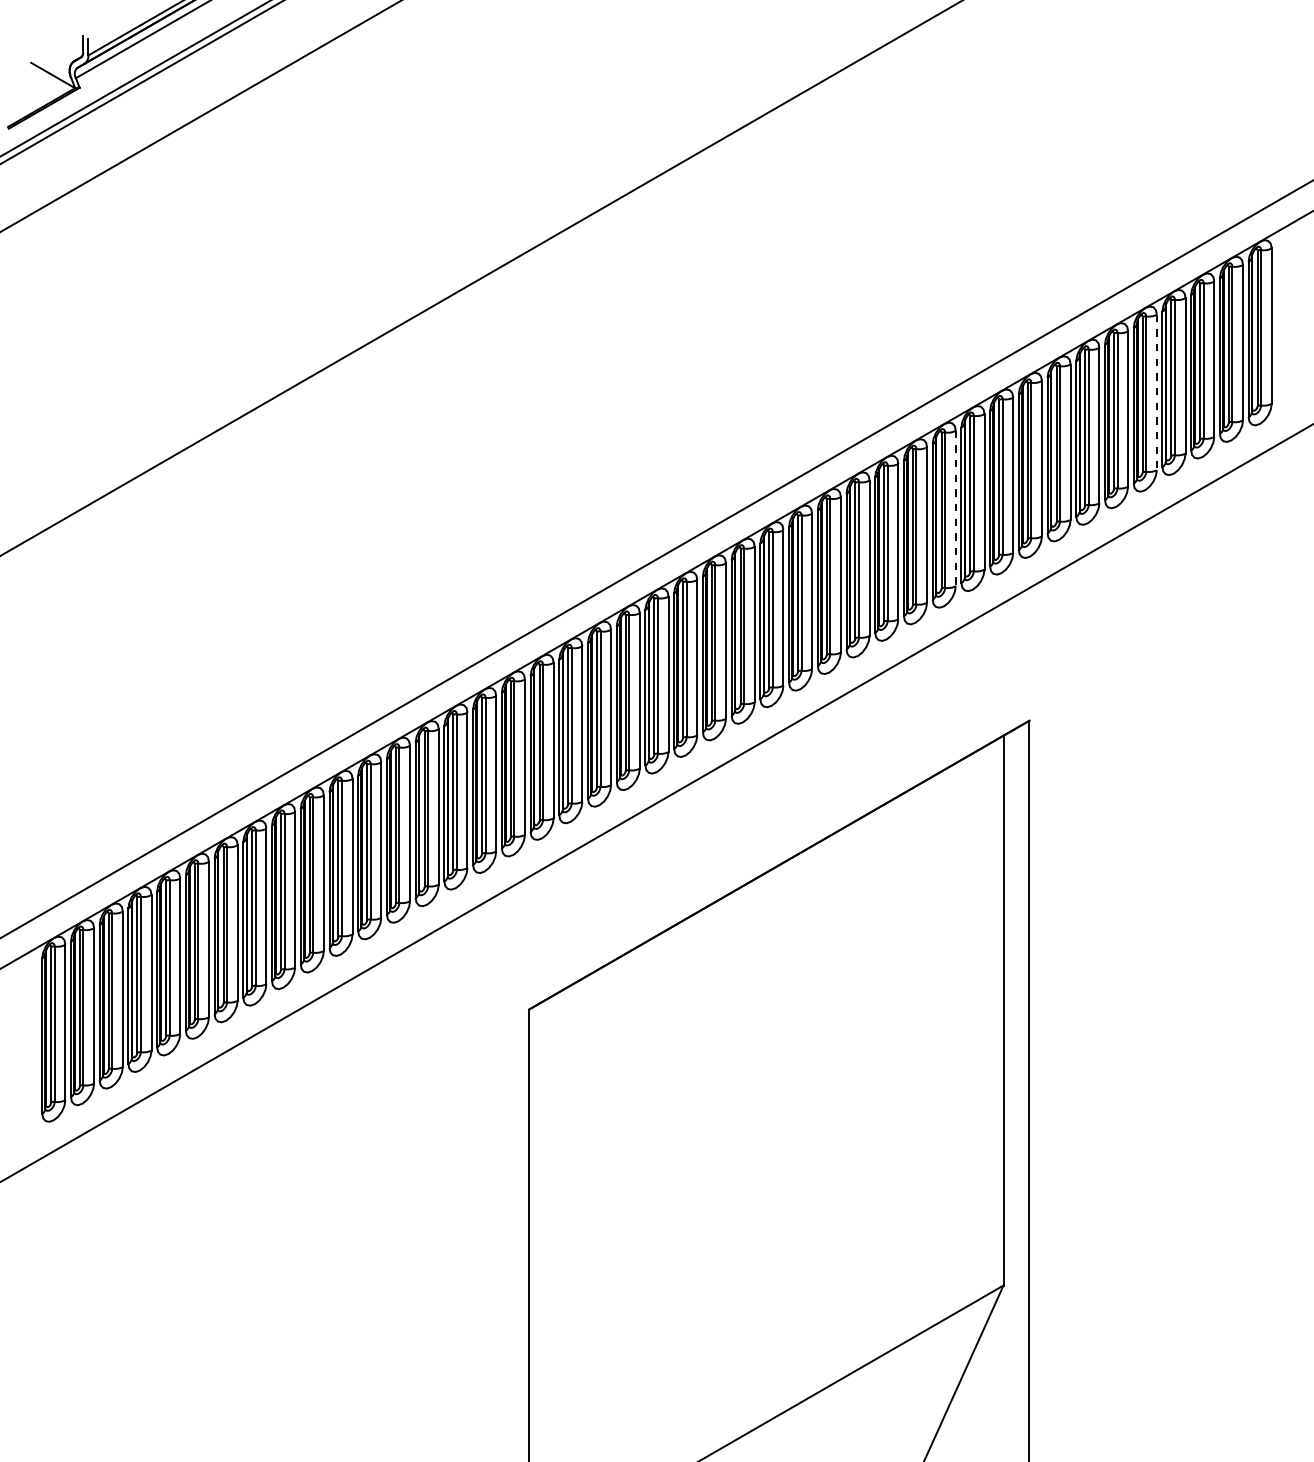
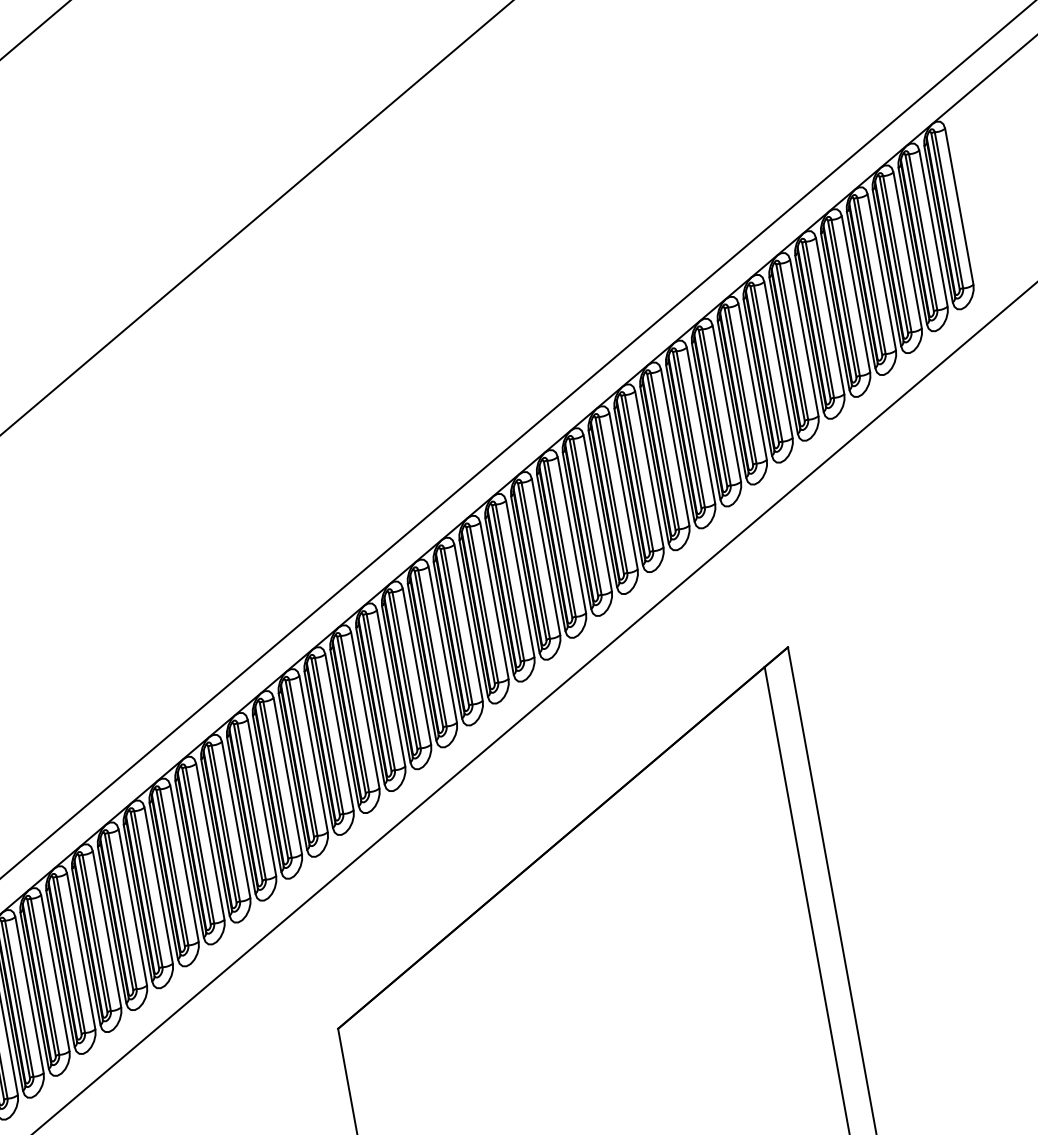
line: (1156, 392) -> (855, 294), dashed -> solid
line: (955, 508) -> (674, 447), dashed -> solid

